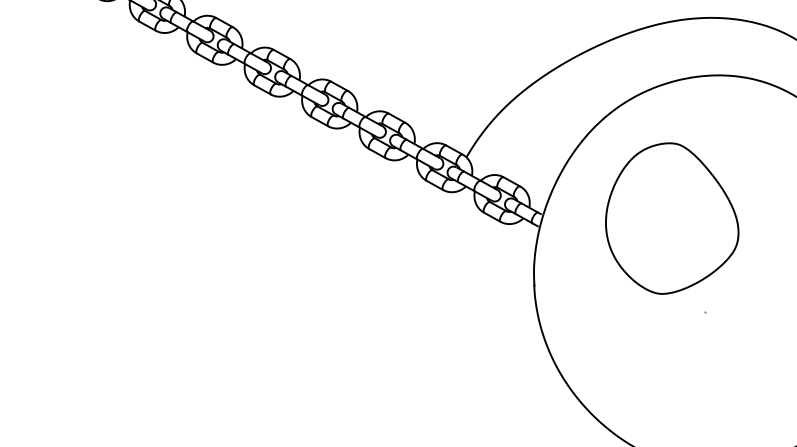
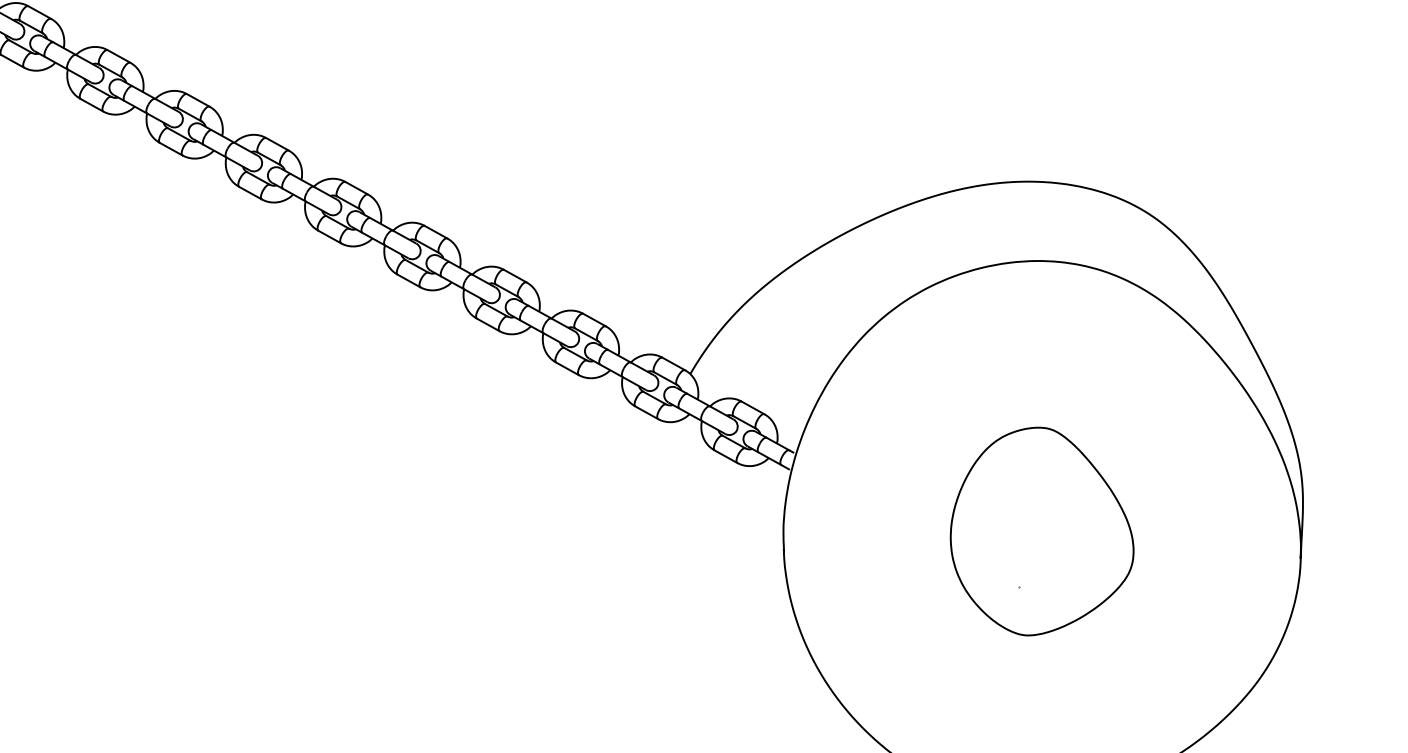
part: (671, 218) -> (1041, 531), moved

